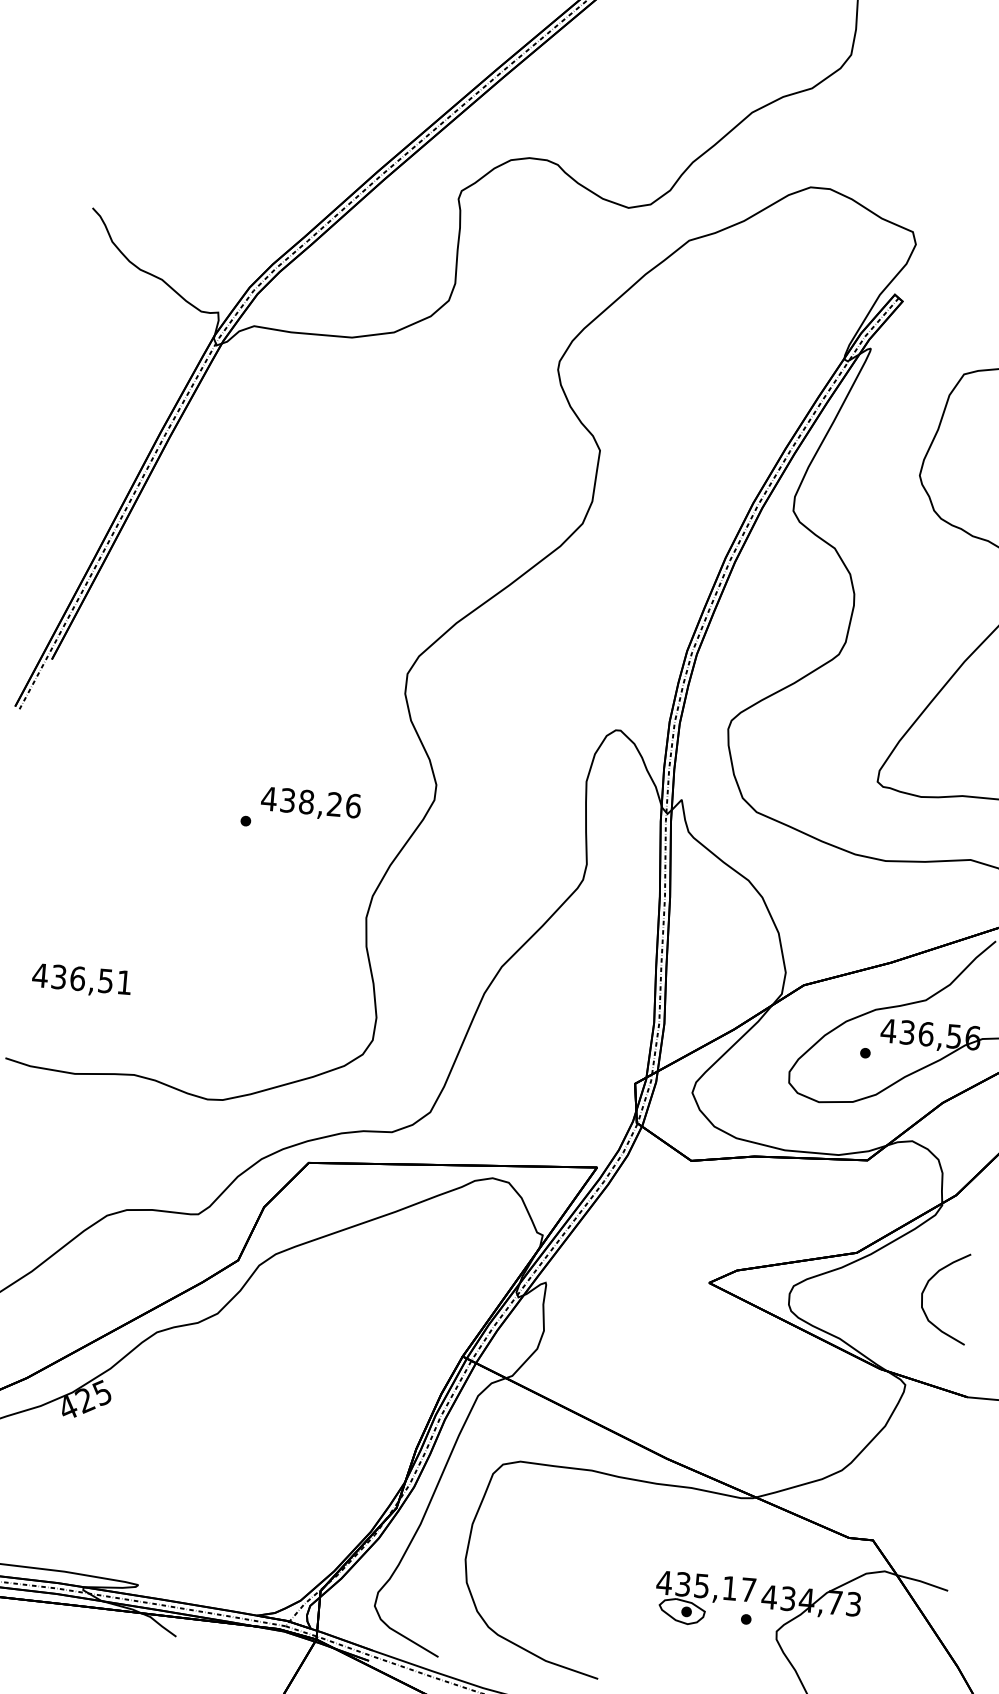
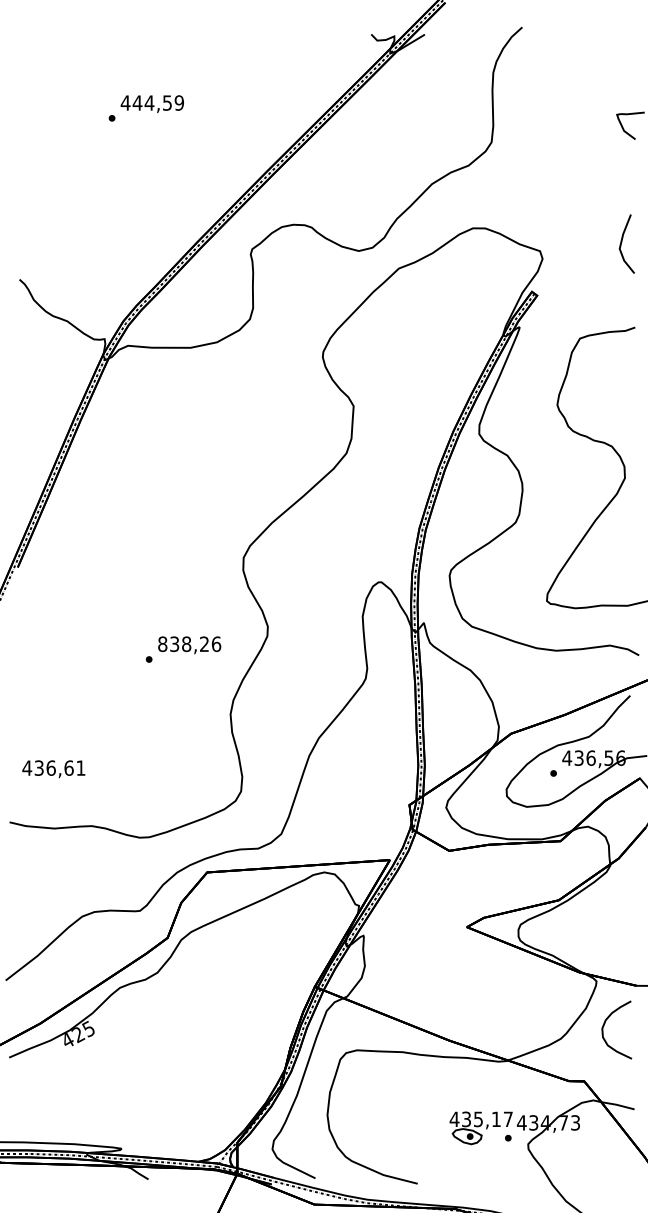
text: (268, 799) -> (162, 644), 438,26 -> 838,26
text: (105, 979) -> (68, 767), 436,51 -> 436,61
curve: (925, 1290) -> (604, 1026), moved

